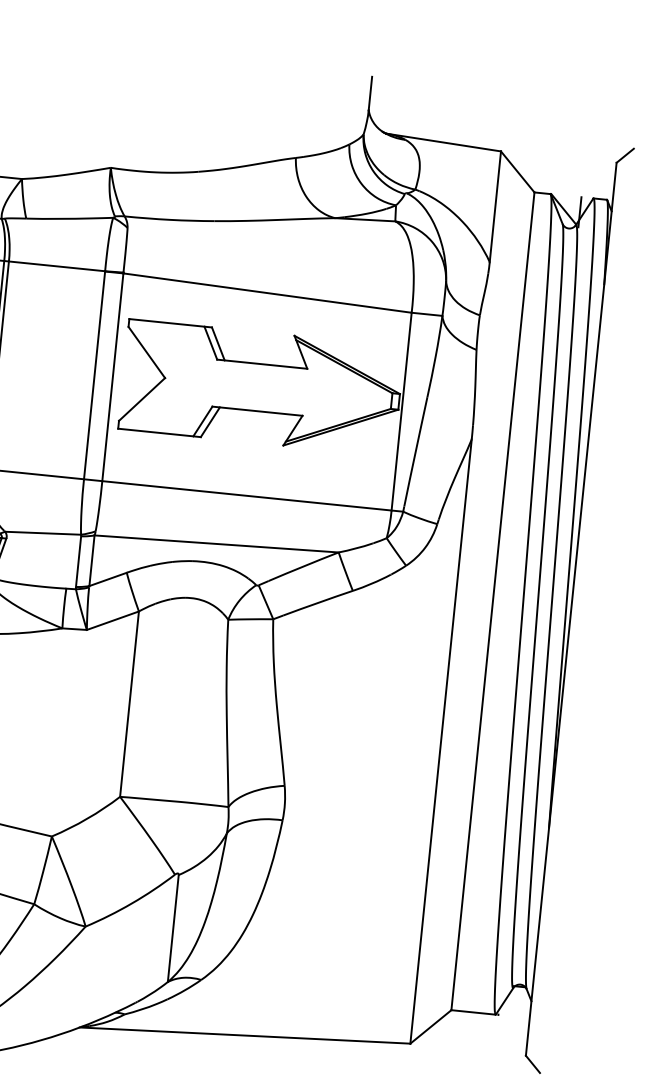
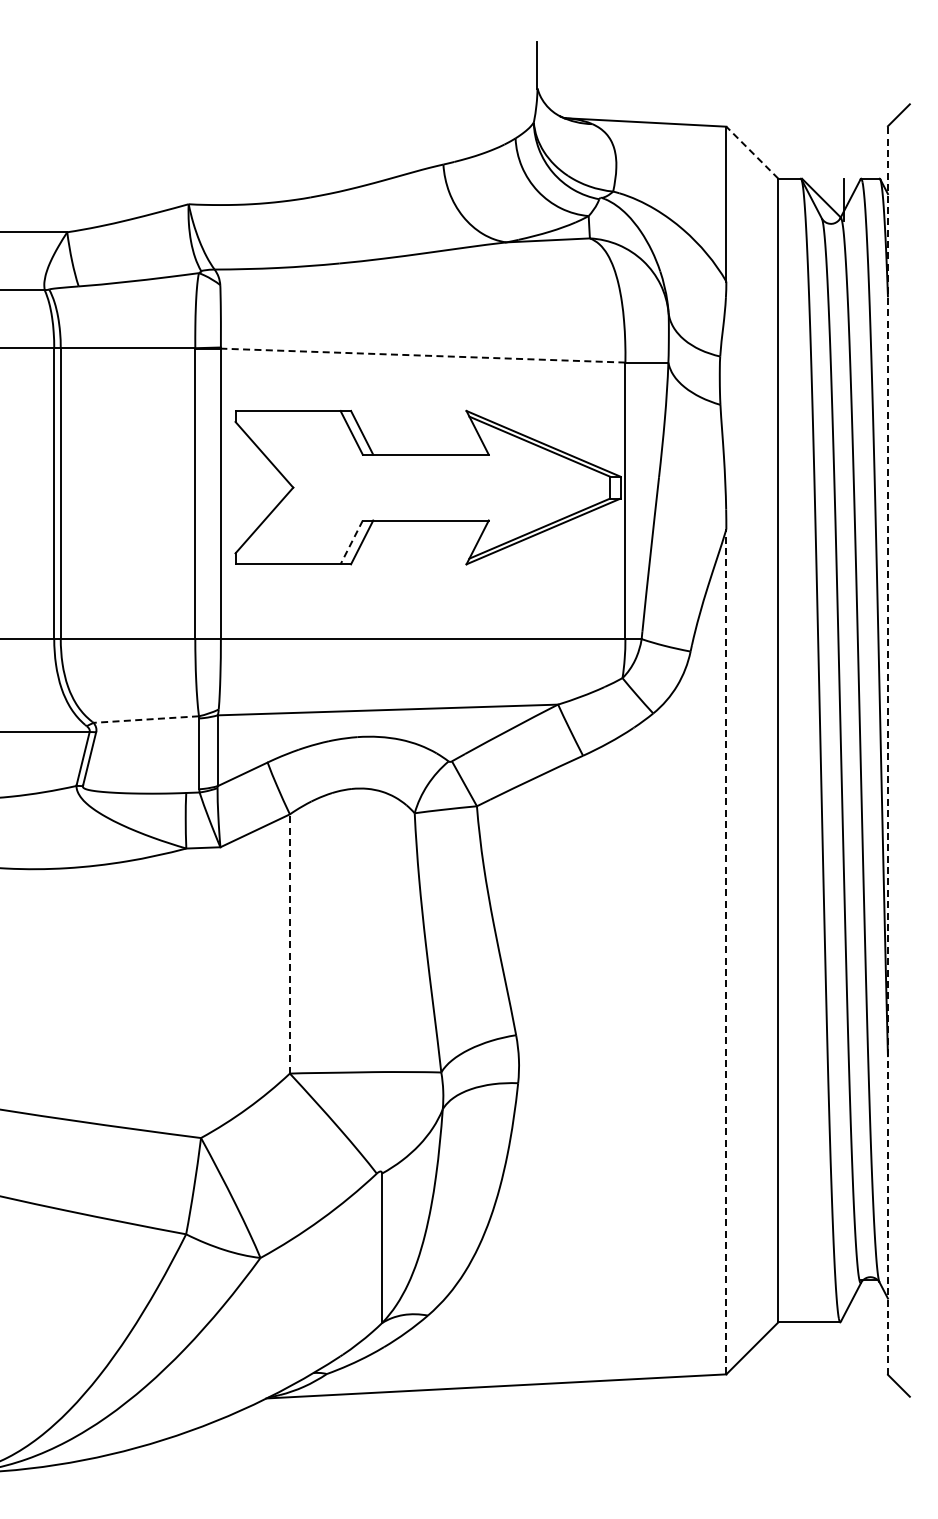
line: (517, 171) -> (752, 152), solid -> dashed
line: (267, 292) -> (422, 355), solid -> dashed
line: (202, 421) -> (351, 542), solid -> dashed
line: (43, 533) -> (146, 719), solid -> dashed
line: (570, 609) -> (887, 750), solid -> dashed
line: (129, 703) -> (289, 943), solid -> dashed
line: (441, 741) -> (726, 951), solid -> dashed

